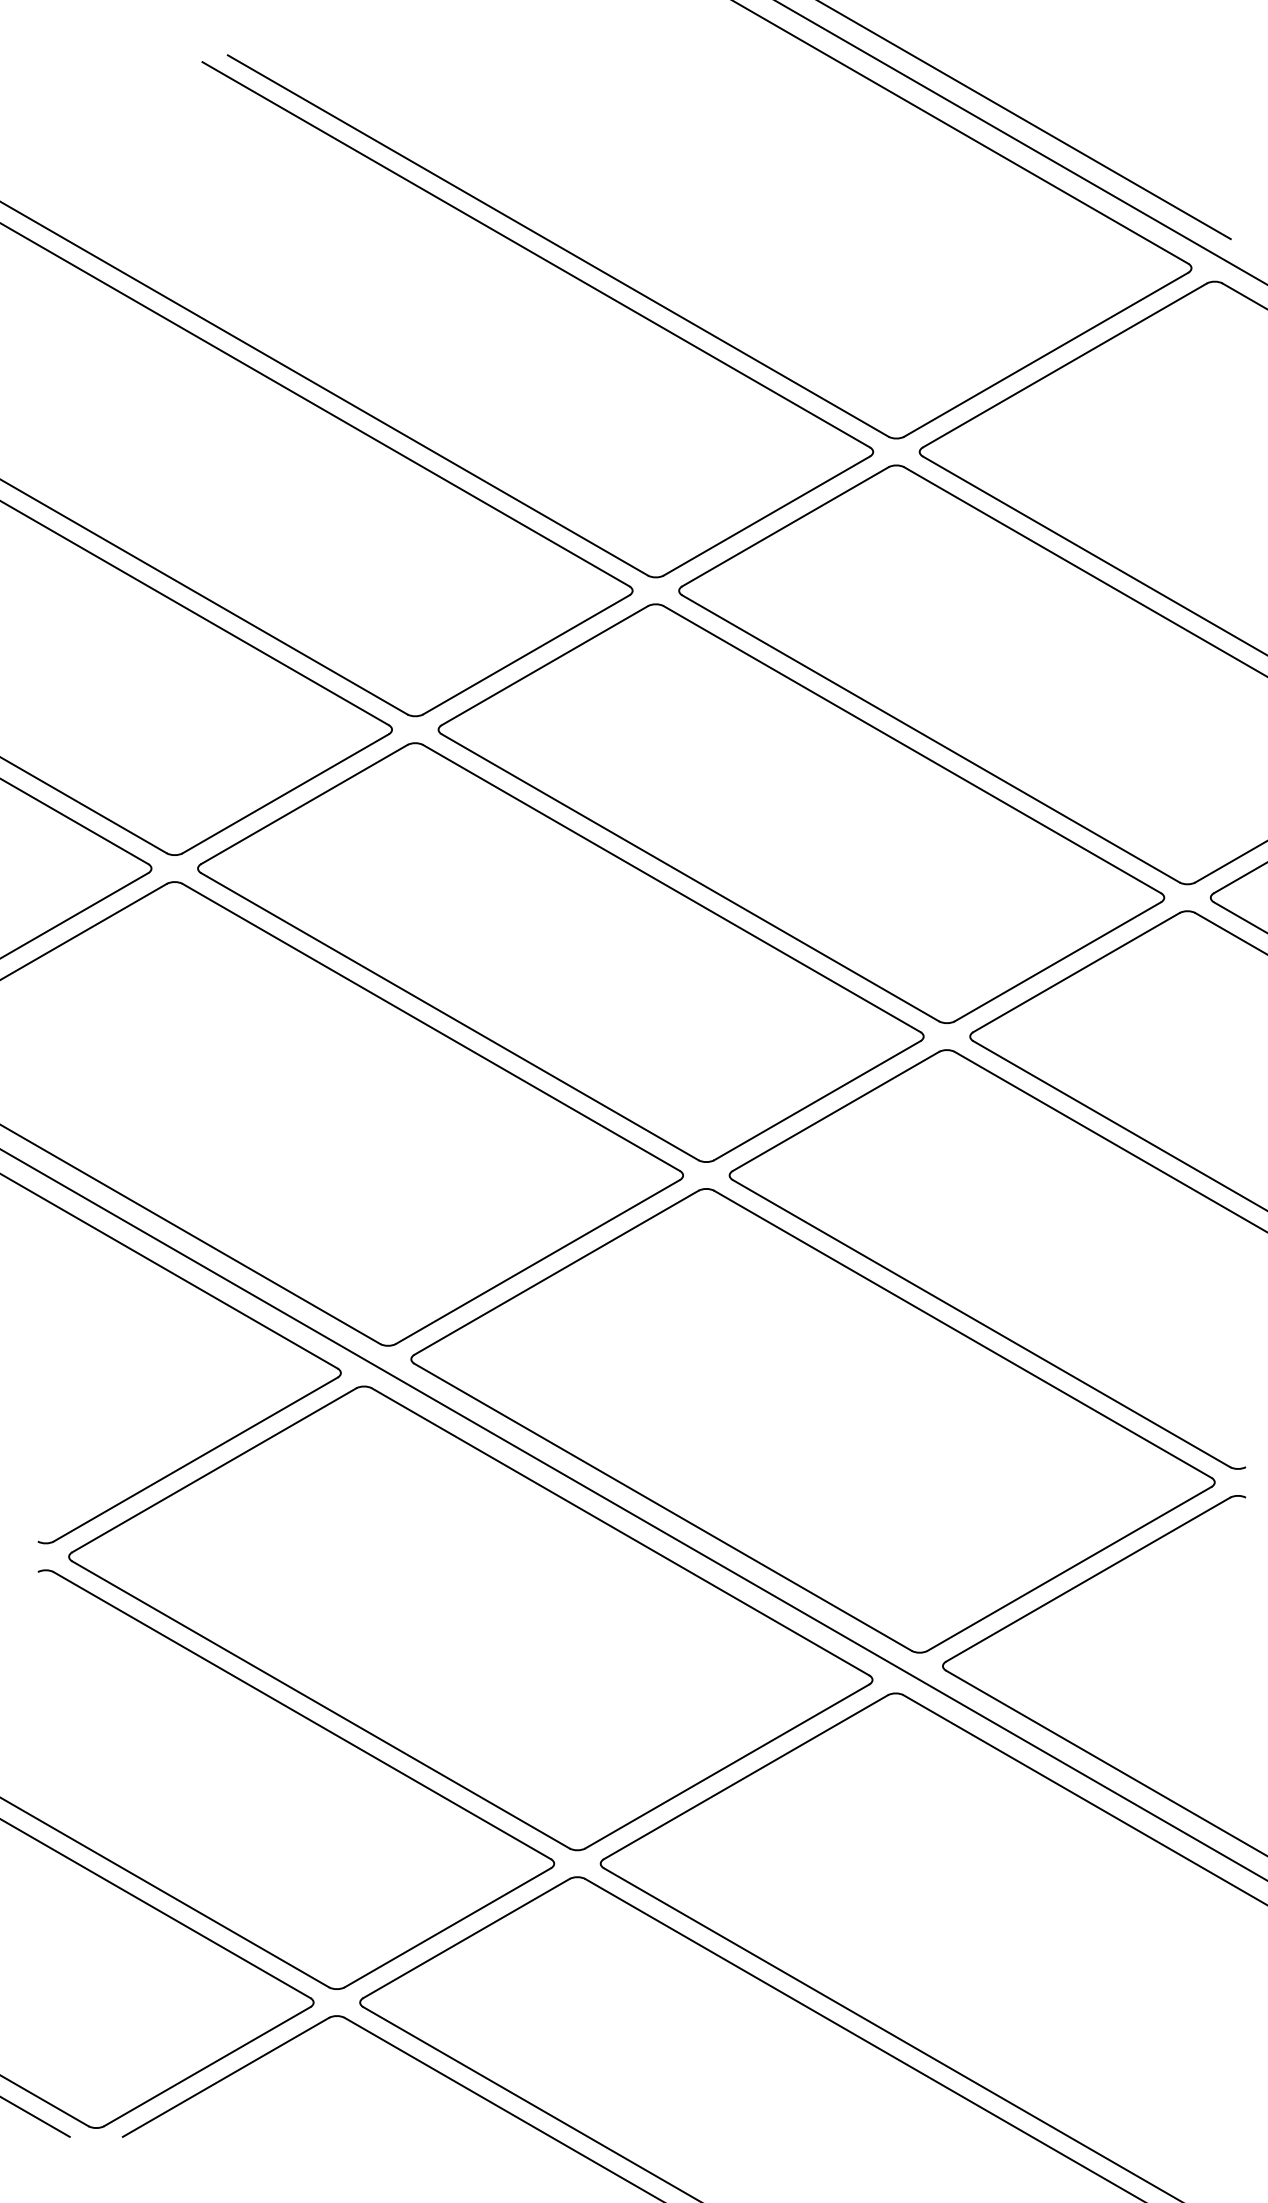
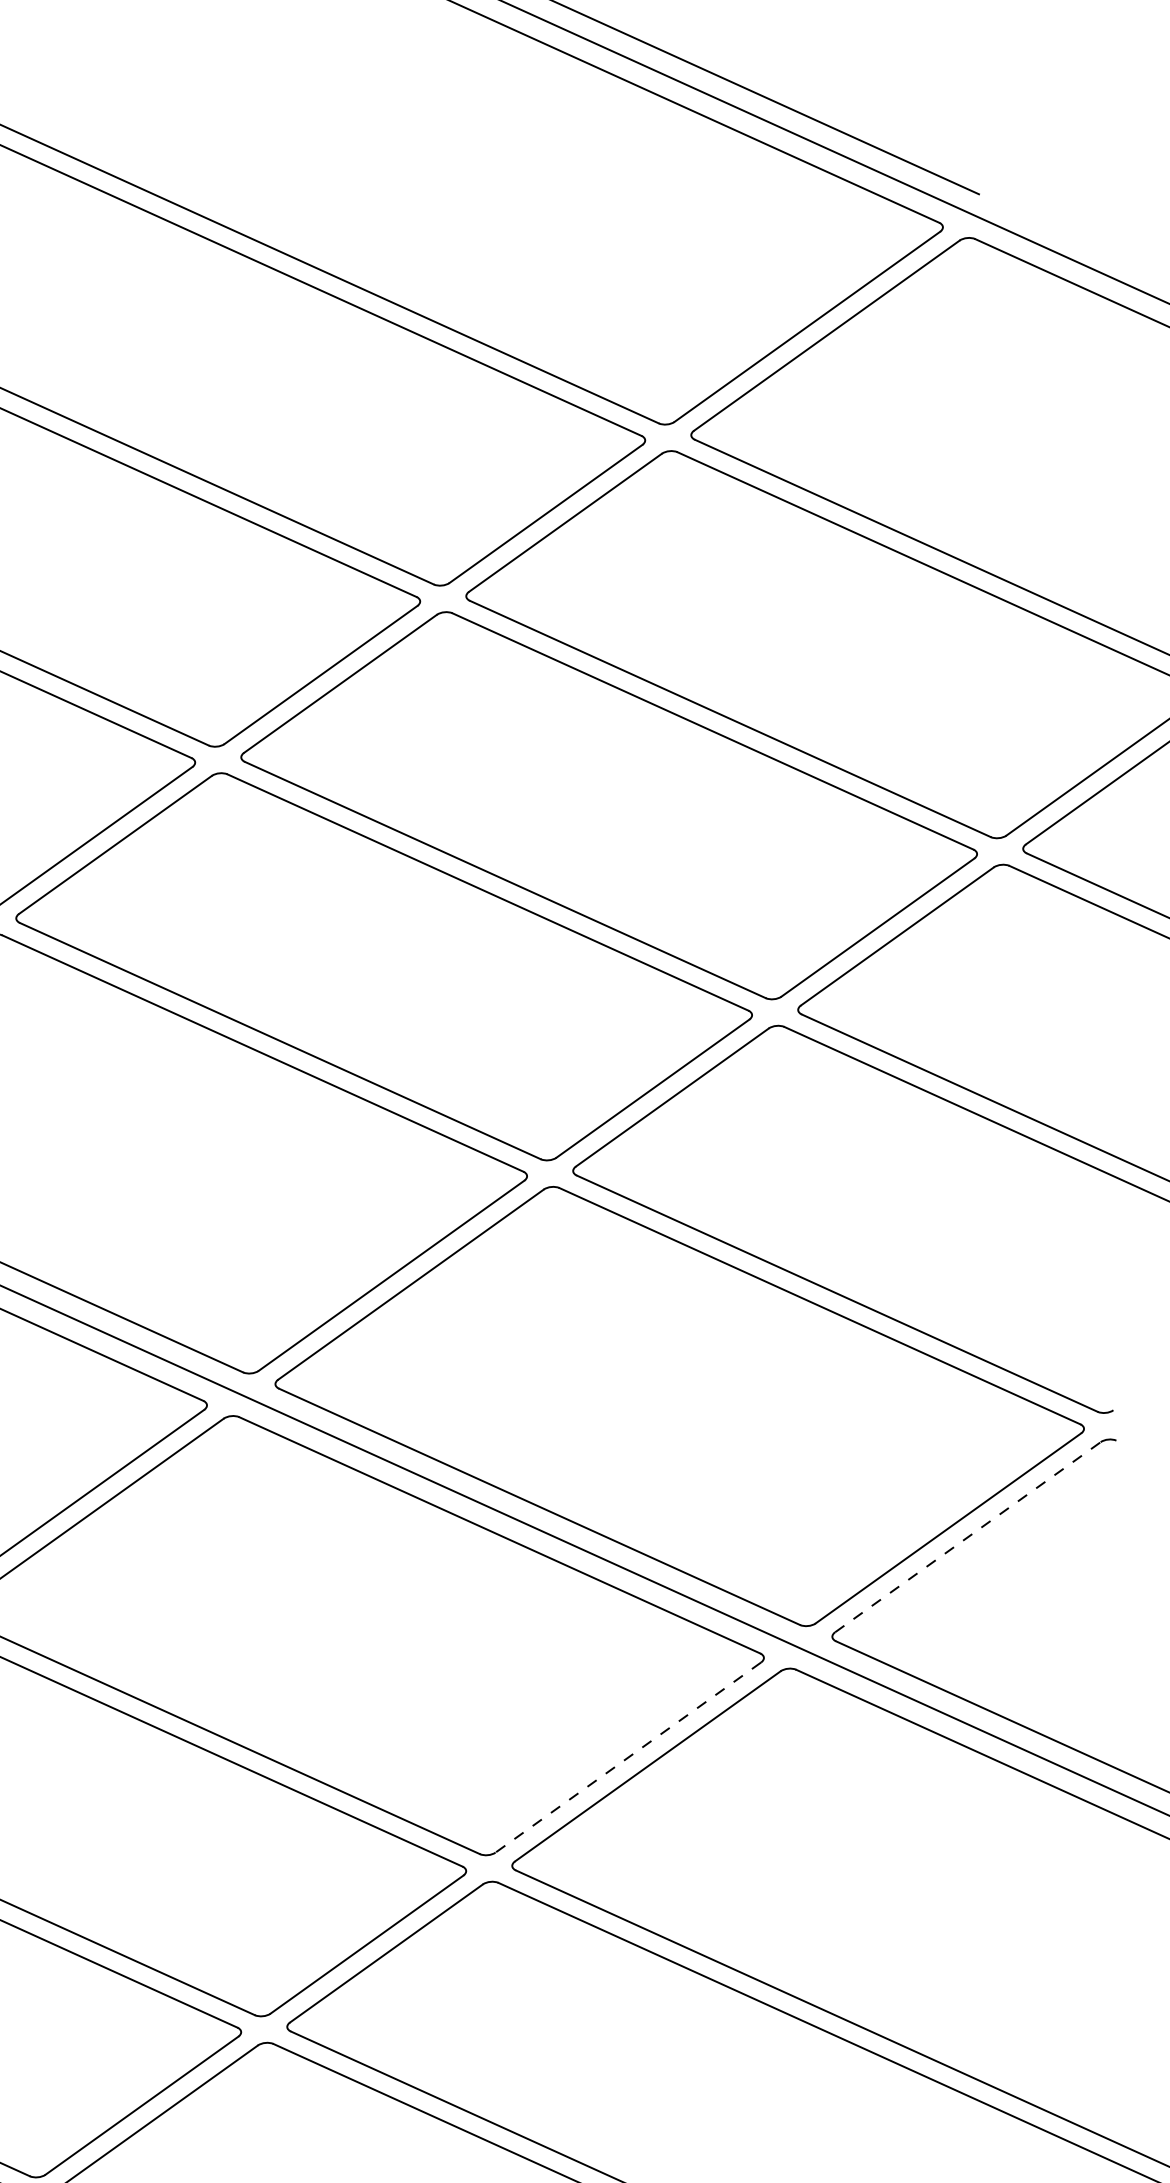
line: (1088, 1579) -> (968, 1537), solid -> dashed
line: (727, 1766) -> (628, 1757), solid -> dashed

